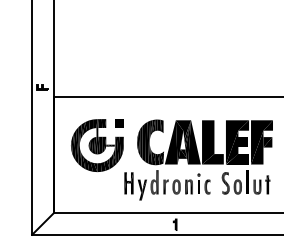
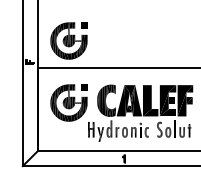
part: (96, 57) -> (68, 40), added

